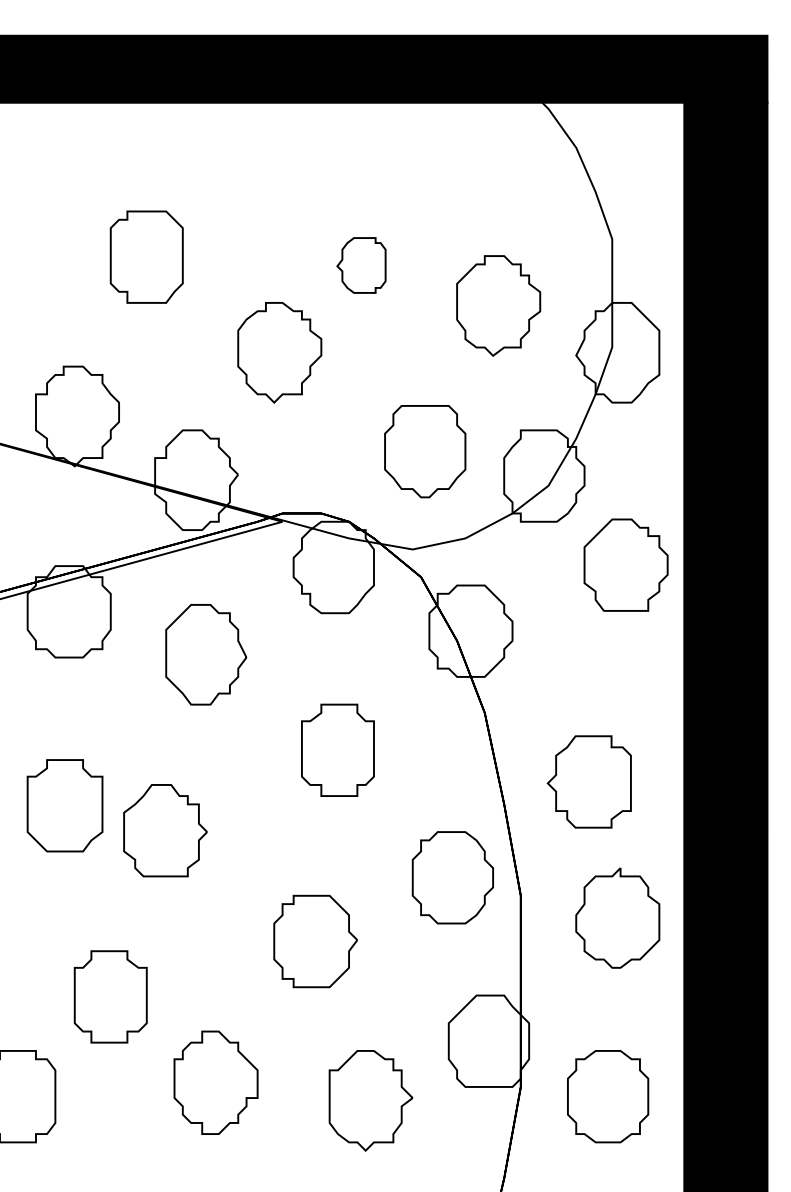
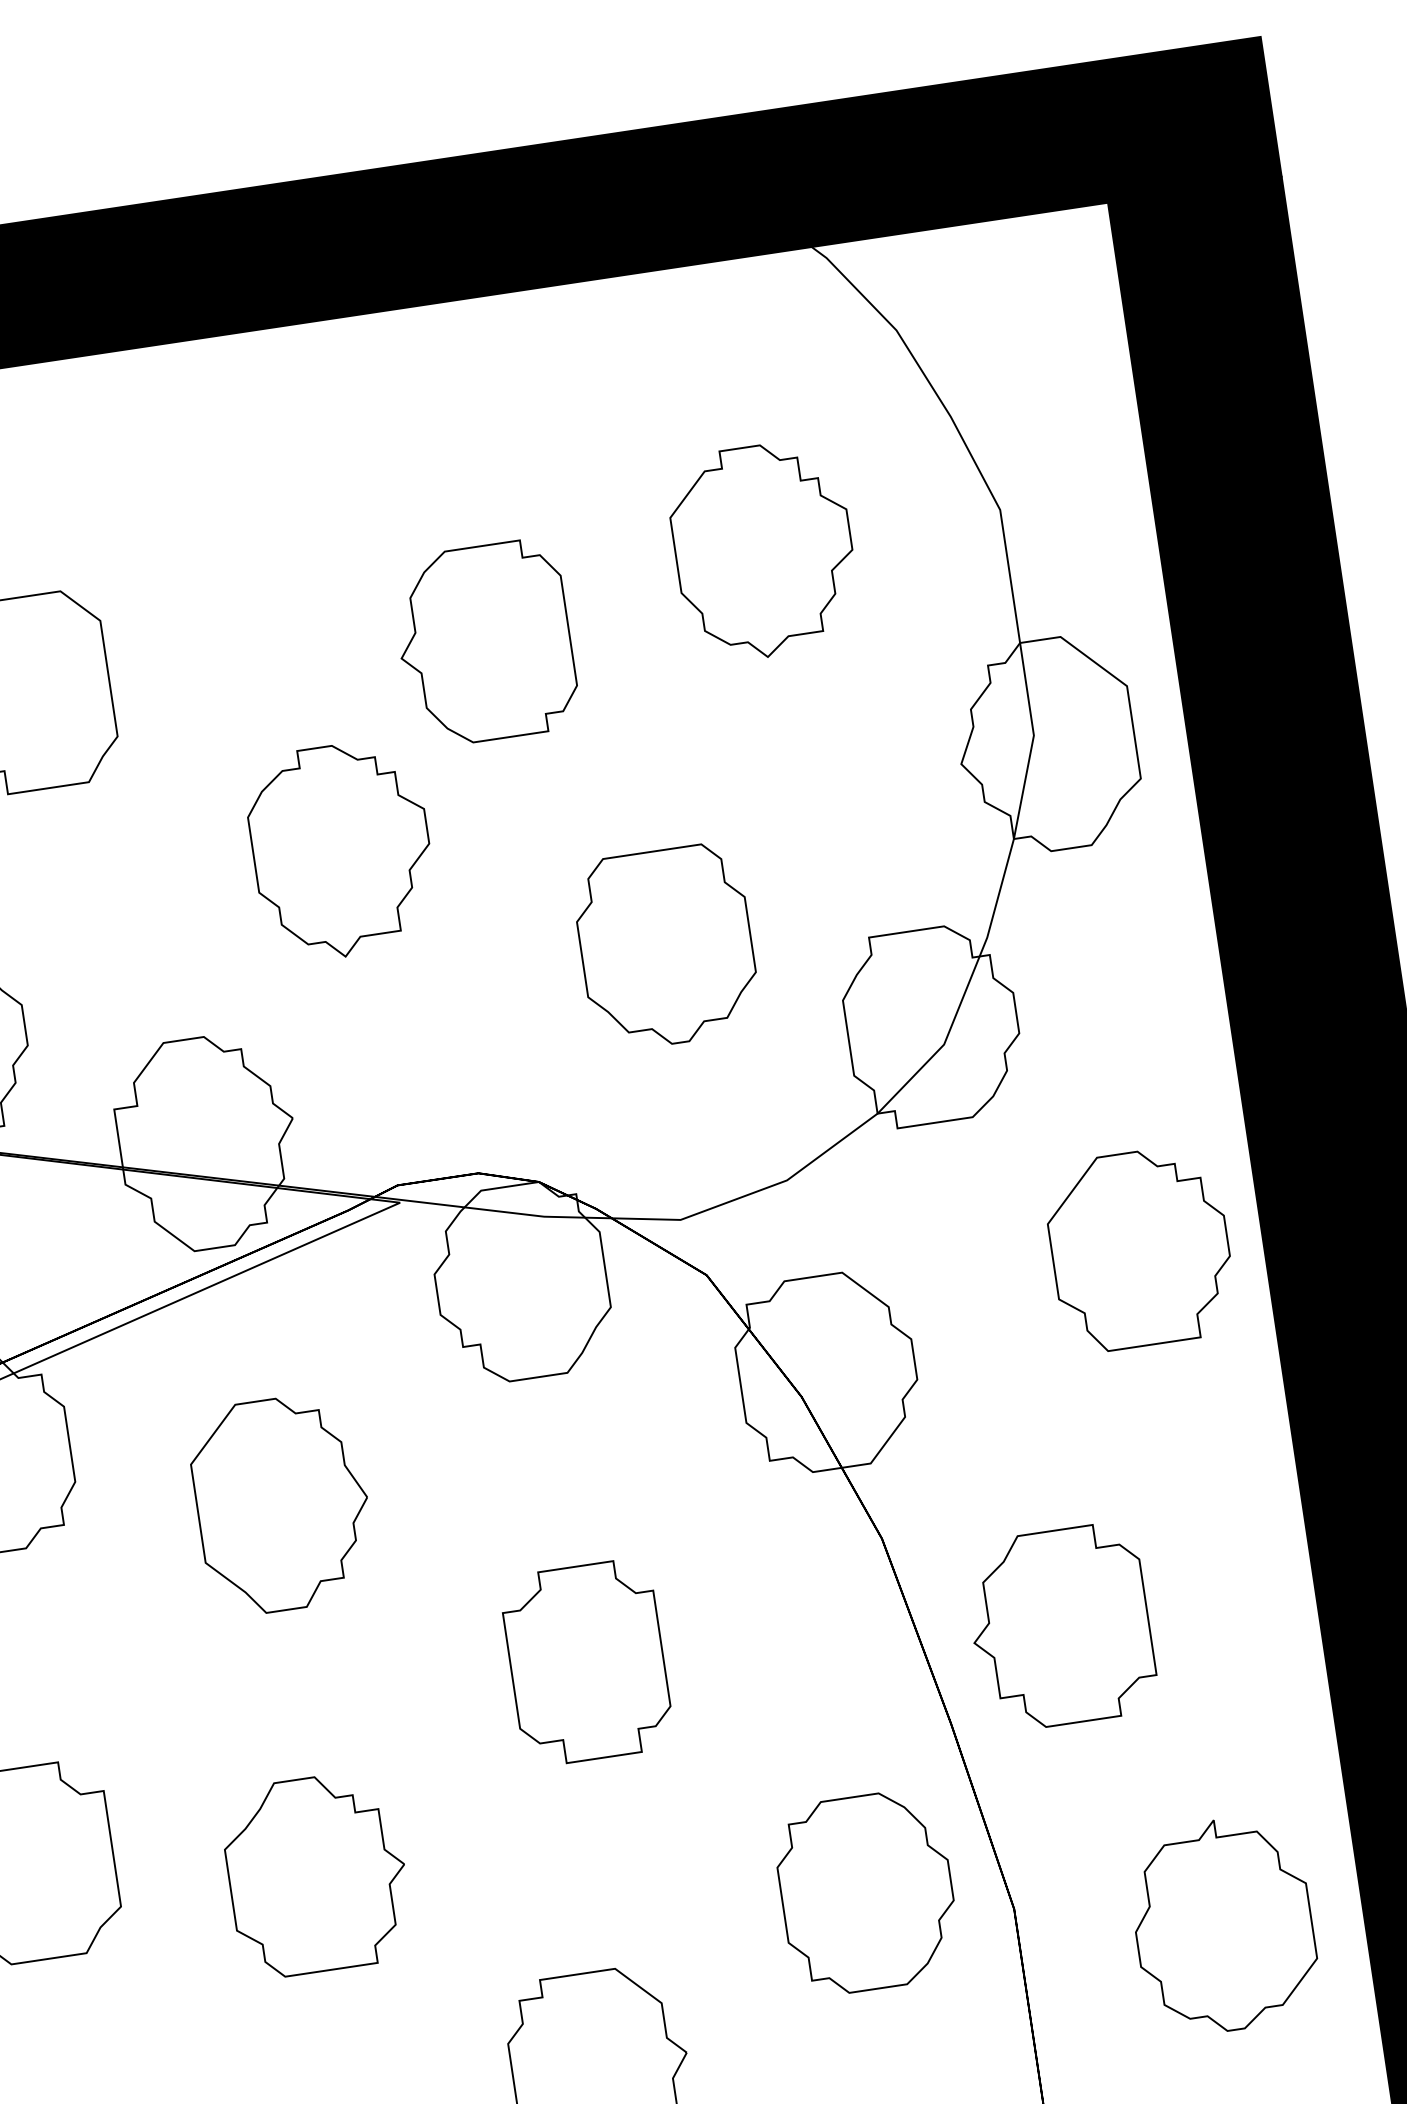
part: (361, 265) -> (484, 643), size x1.67
part: (498, 305) -> (763, 550), moved
part: (425, 451) -> (666, 946), moved
part: (625, 564) -> (1138, 1247), moved
part: (588, 781) -> (1058, 1626), moved
part: (165, 830) -> (316, 1874), moved

